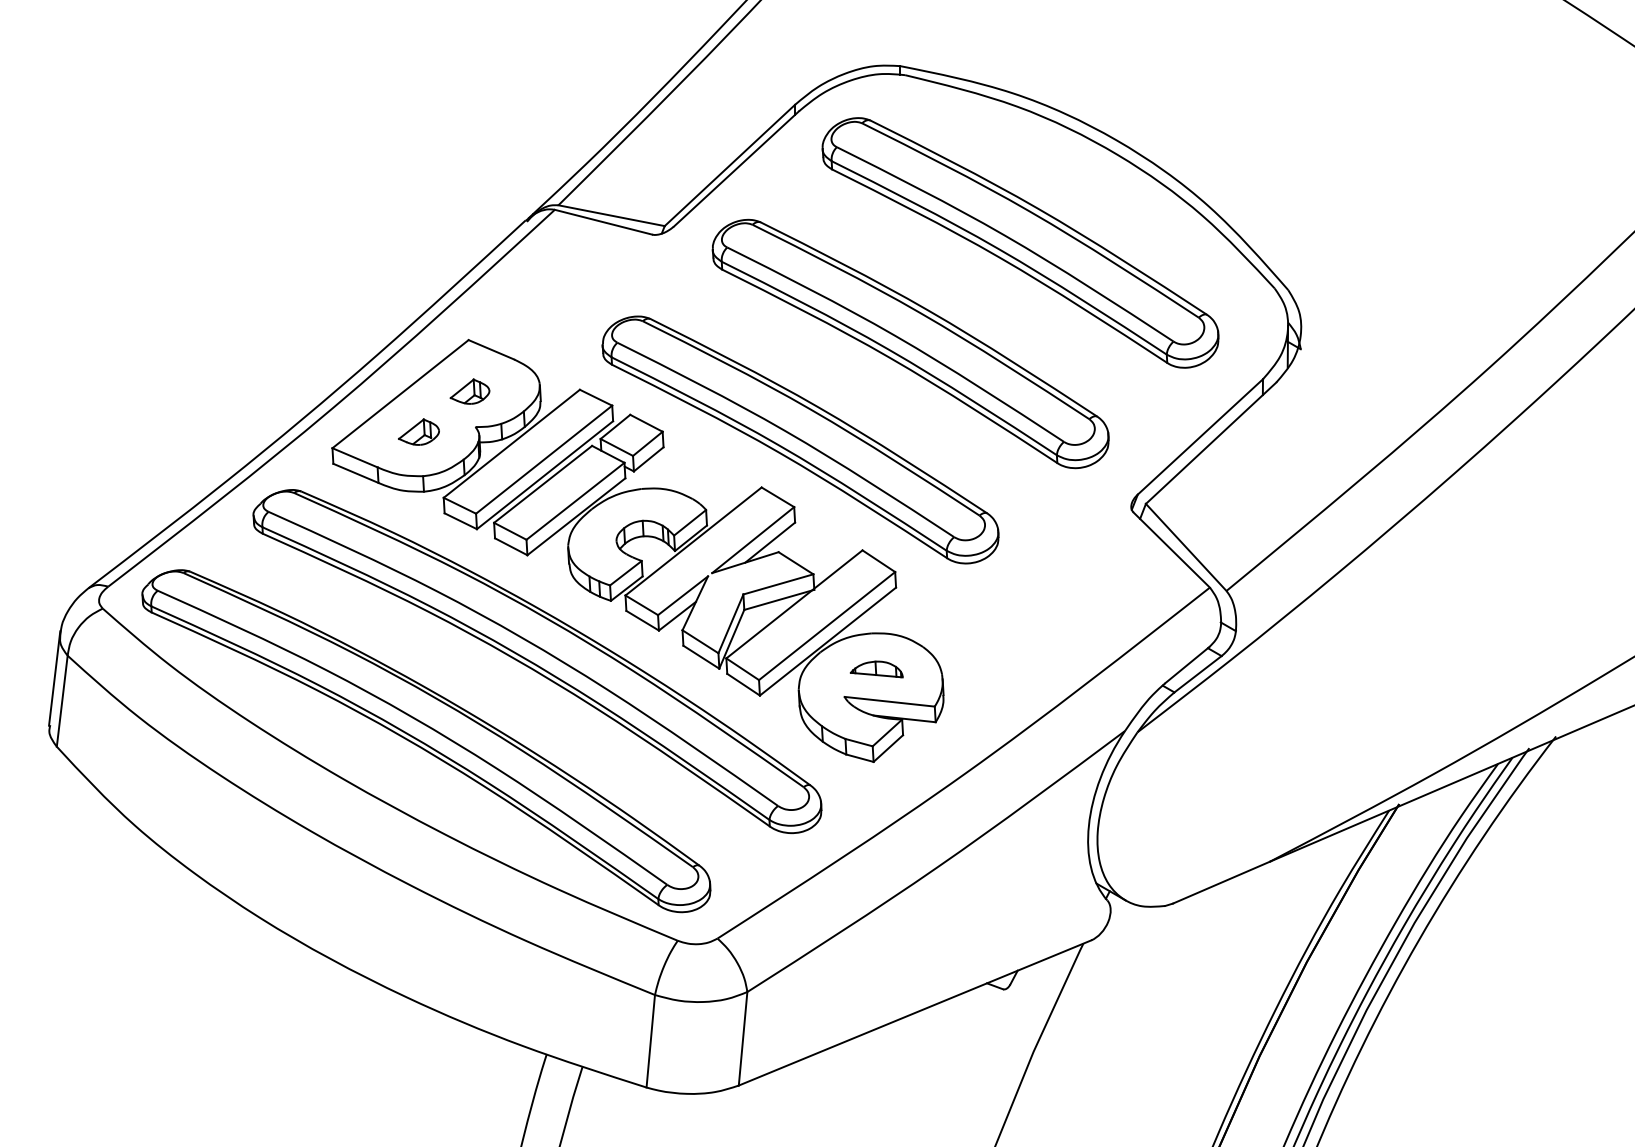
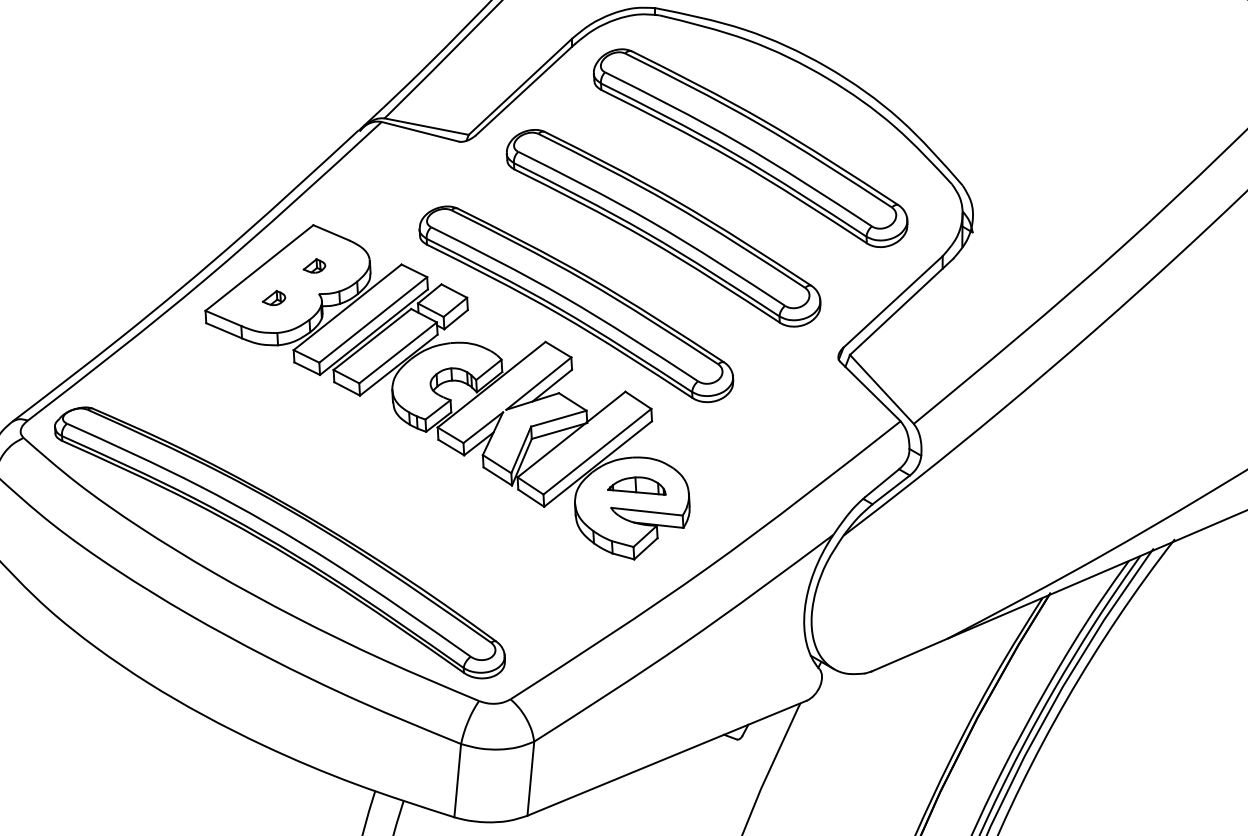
part: (469, 391) -> (314, 265), size x0.7
part: (418, 431) -> (273, 297), size x0.7
part: (537, 661) -> (367, 479), removed
part: (876, 669) -> (636, 486), size x1.4

